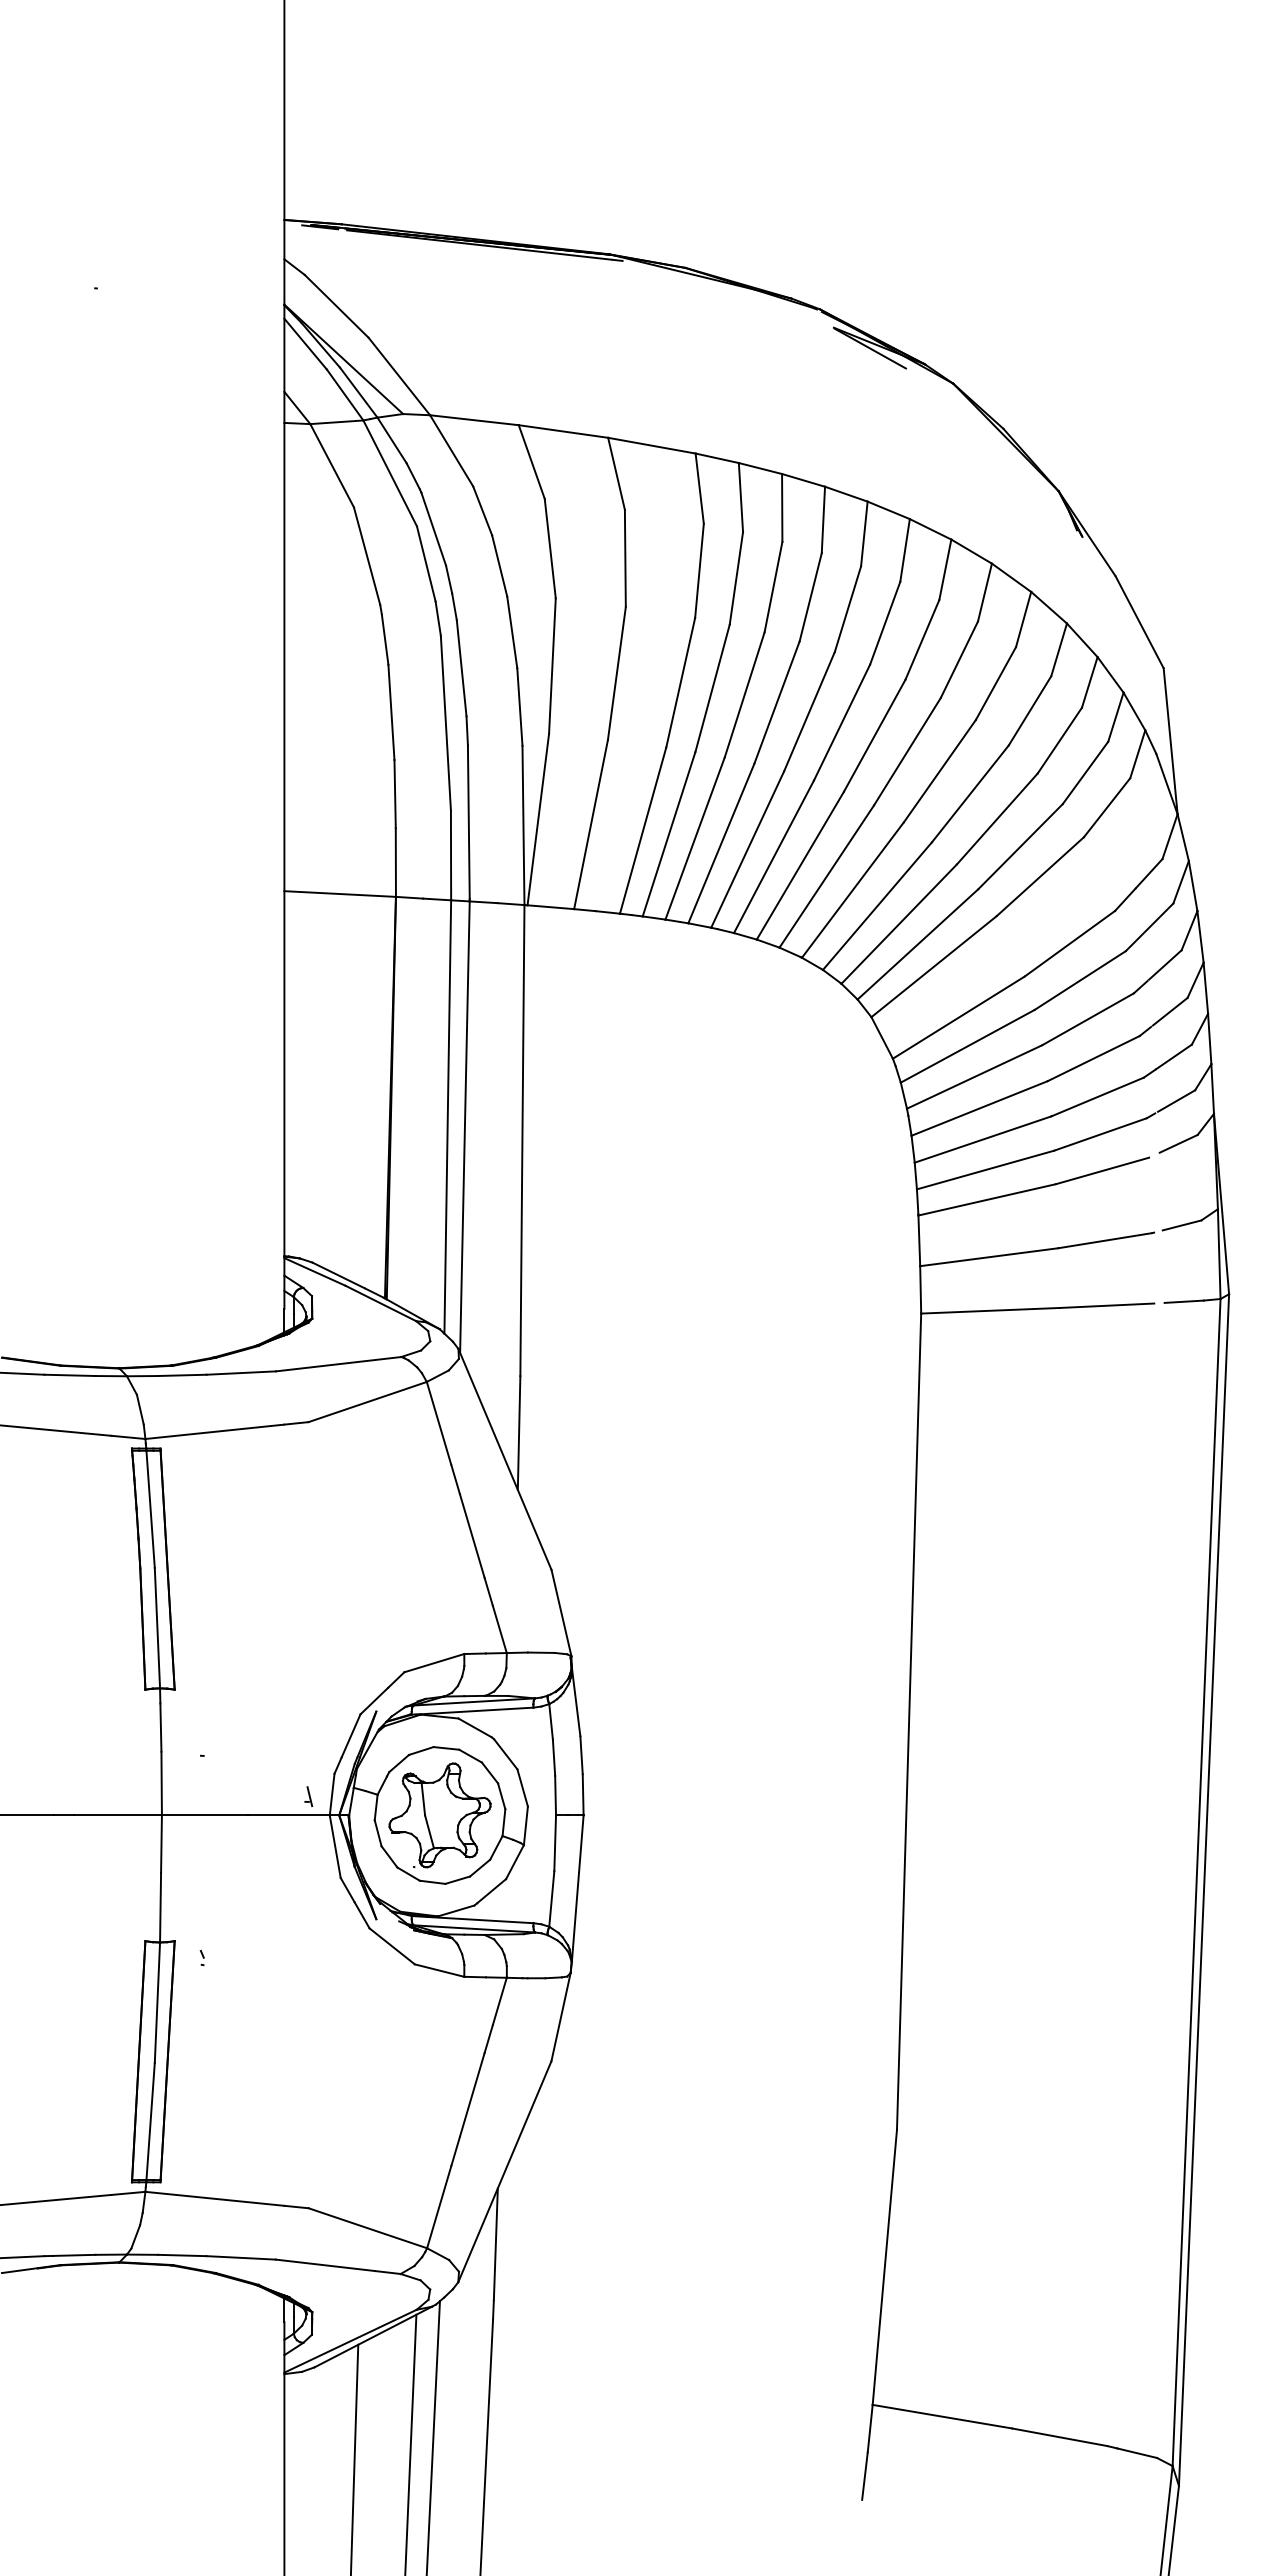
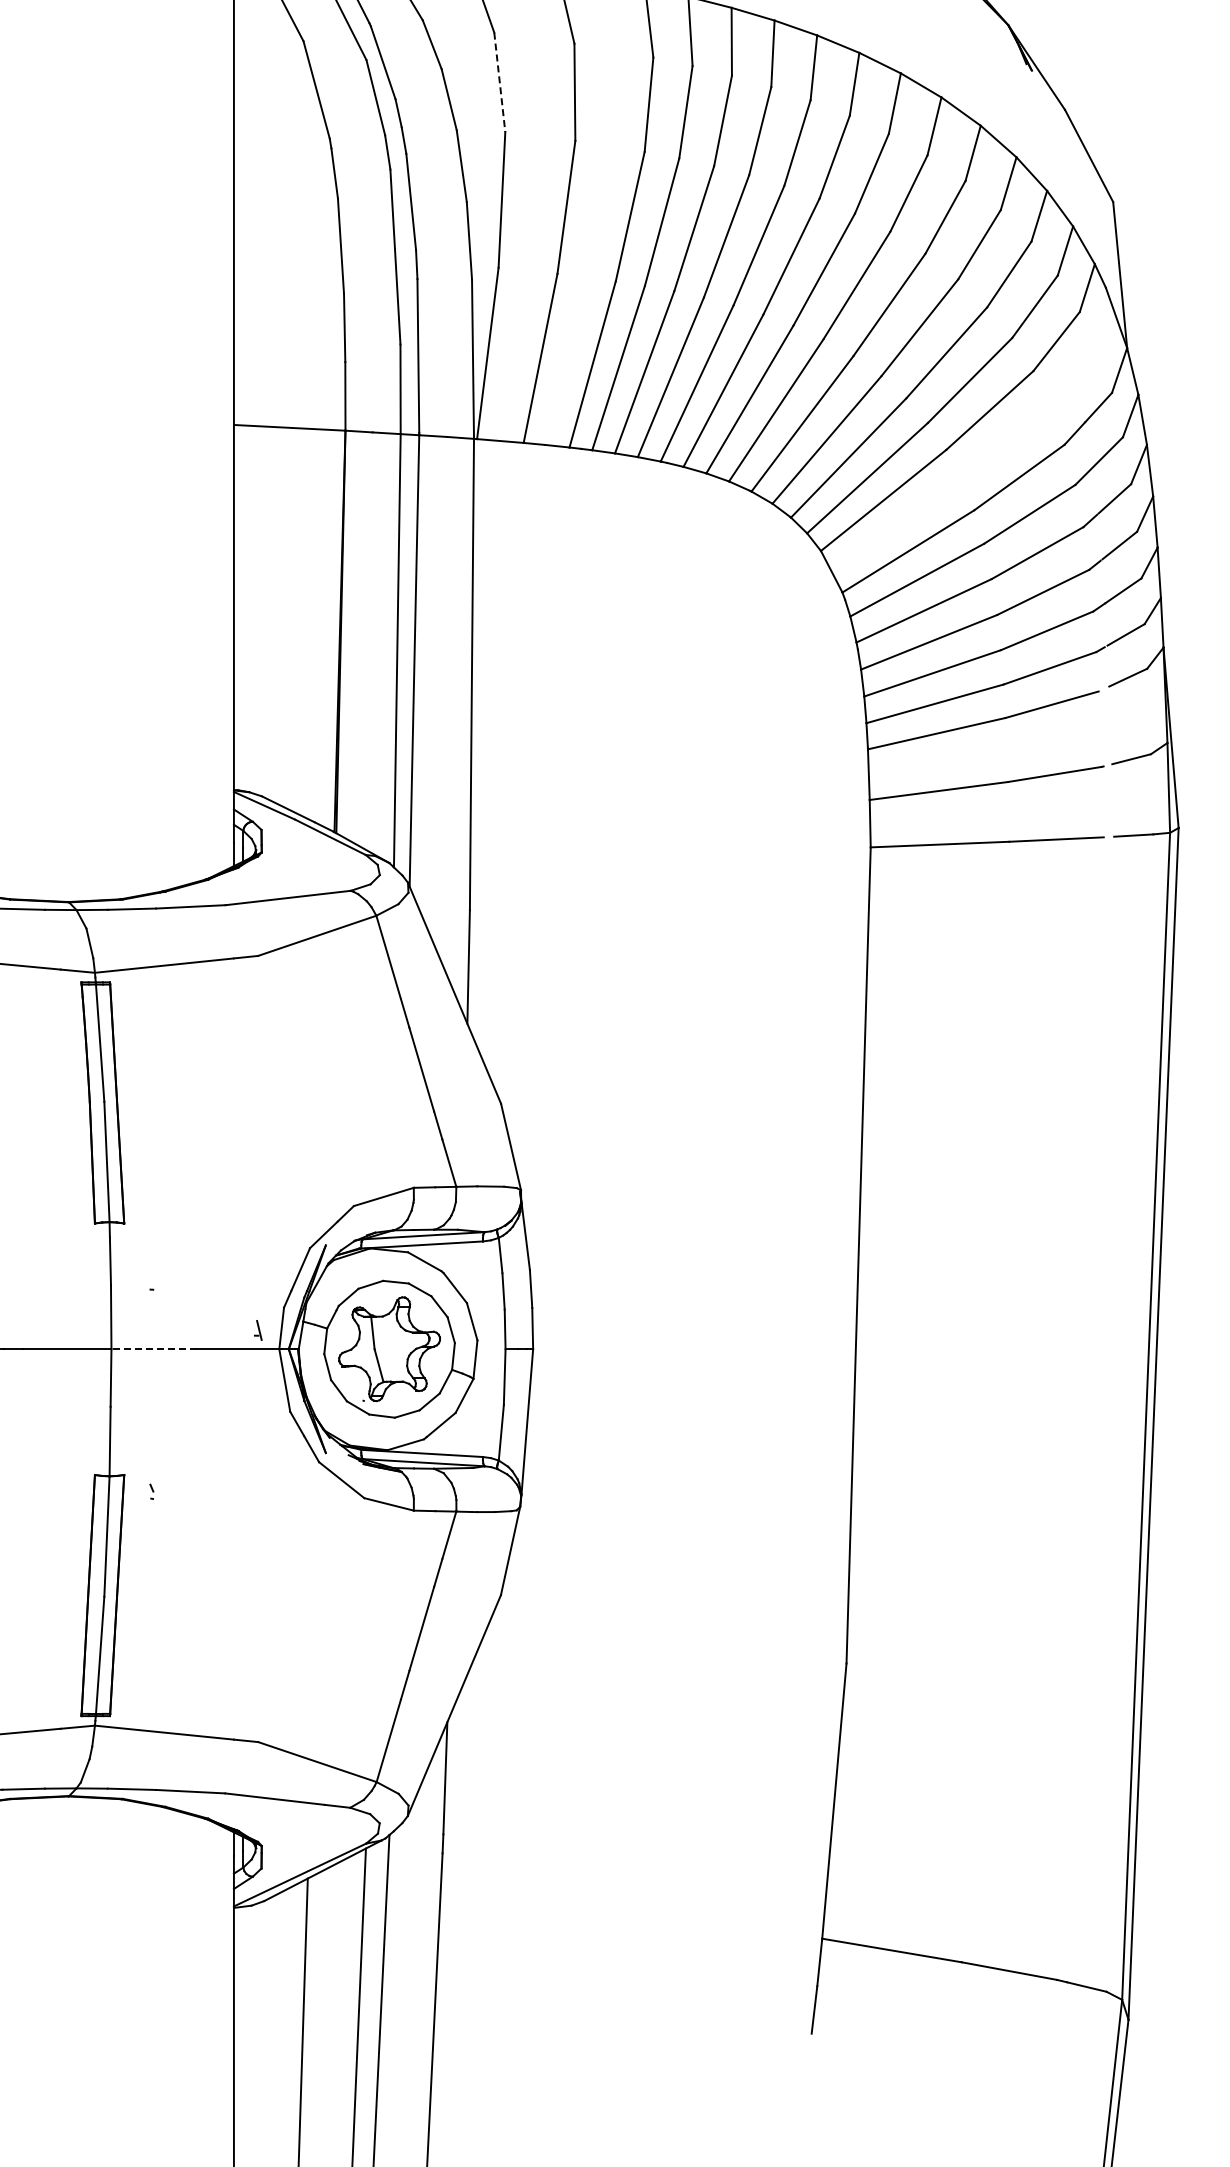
line: (550, 549) -> (500, 83), solid -> dashed
line: (204, 1815) -> (154, 1349), solid -> dashed

